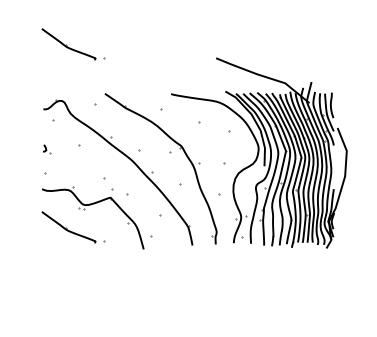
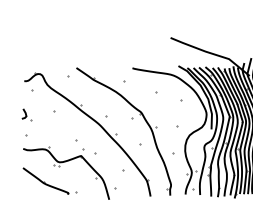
part: (73, 44) -> (49, 26), removed
part: (46, 148) -> (26, 114), size x1.67

